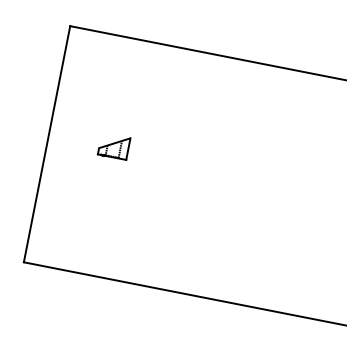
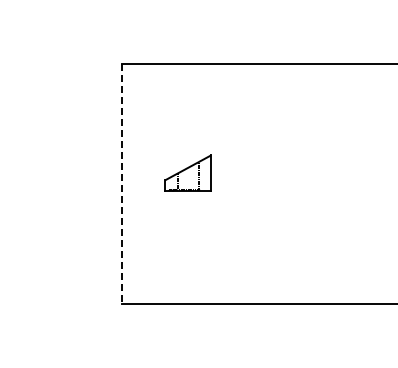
line: (46, 144) -> (121, 184), solid -> dashed
part: (114, 146) -> (188, 173), size x1.6

